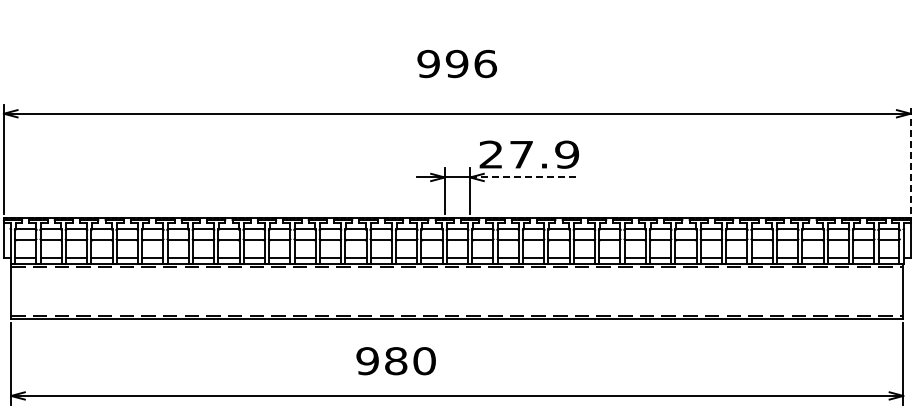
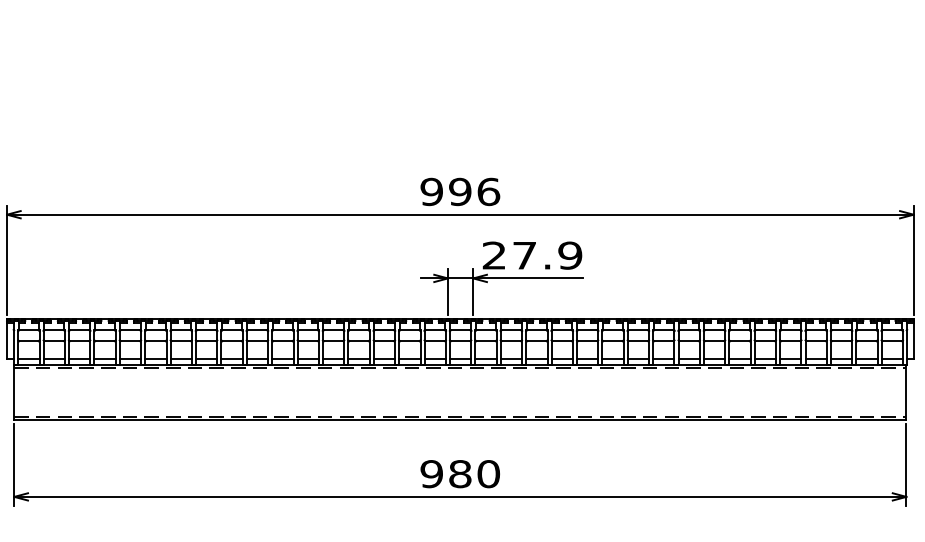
text: (457, 63) -> (460, 191), moved
line: (910, 159) -> (913, 260), dashed -> solid
line: (524, 177) -> (527, 278), dashed -> solid
text: (395, 361) -> (459, 474), moved

